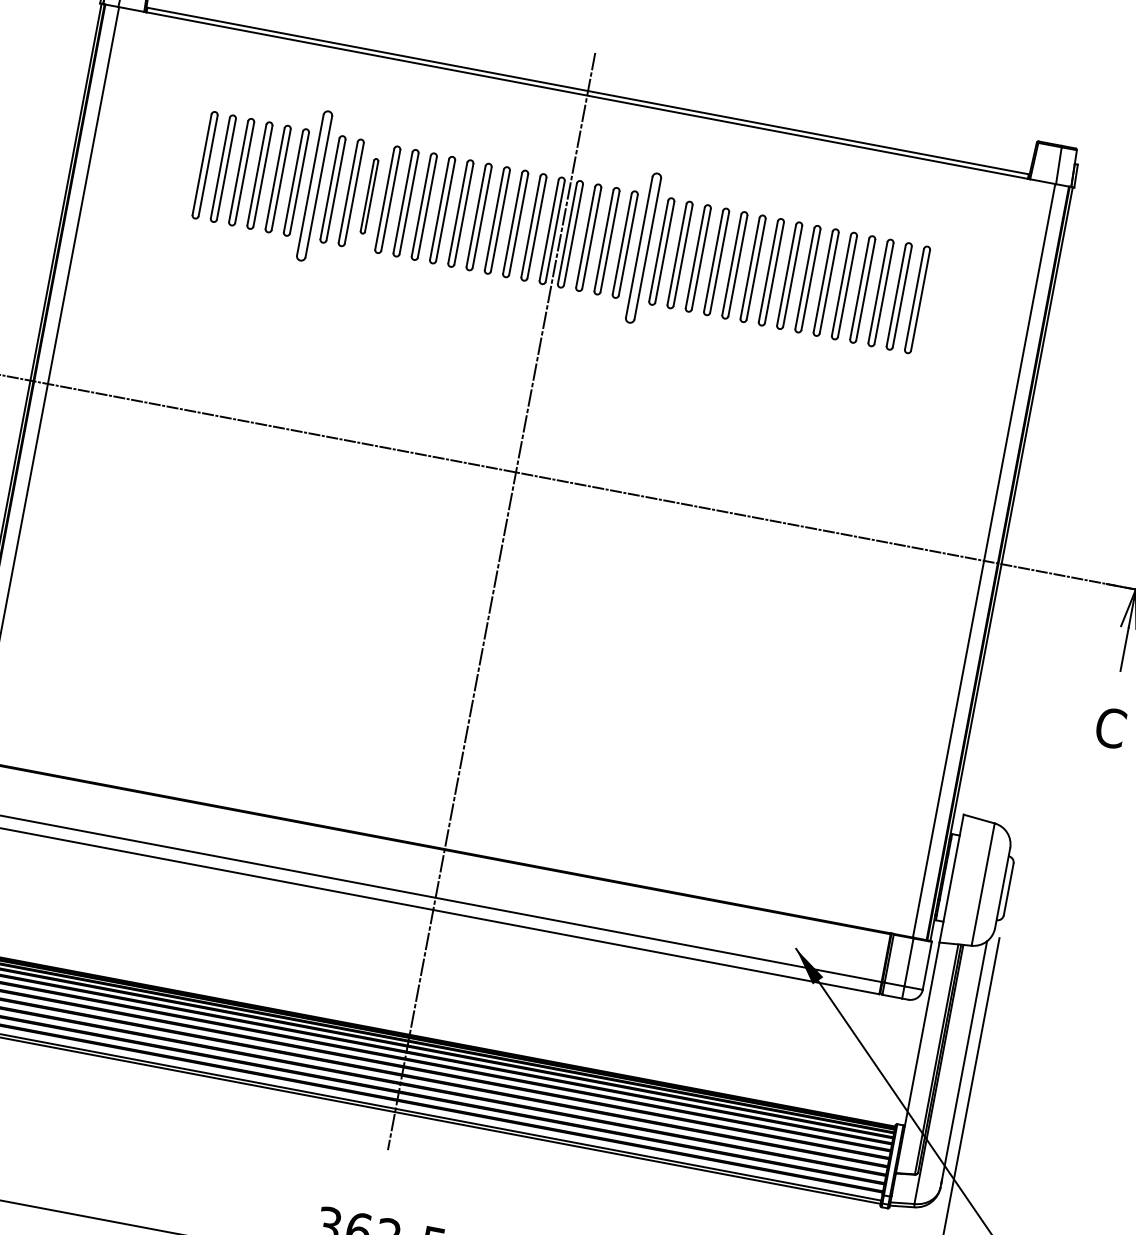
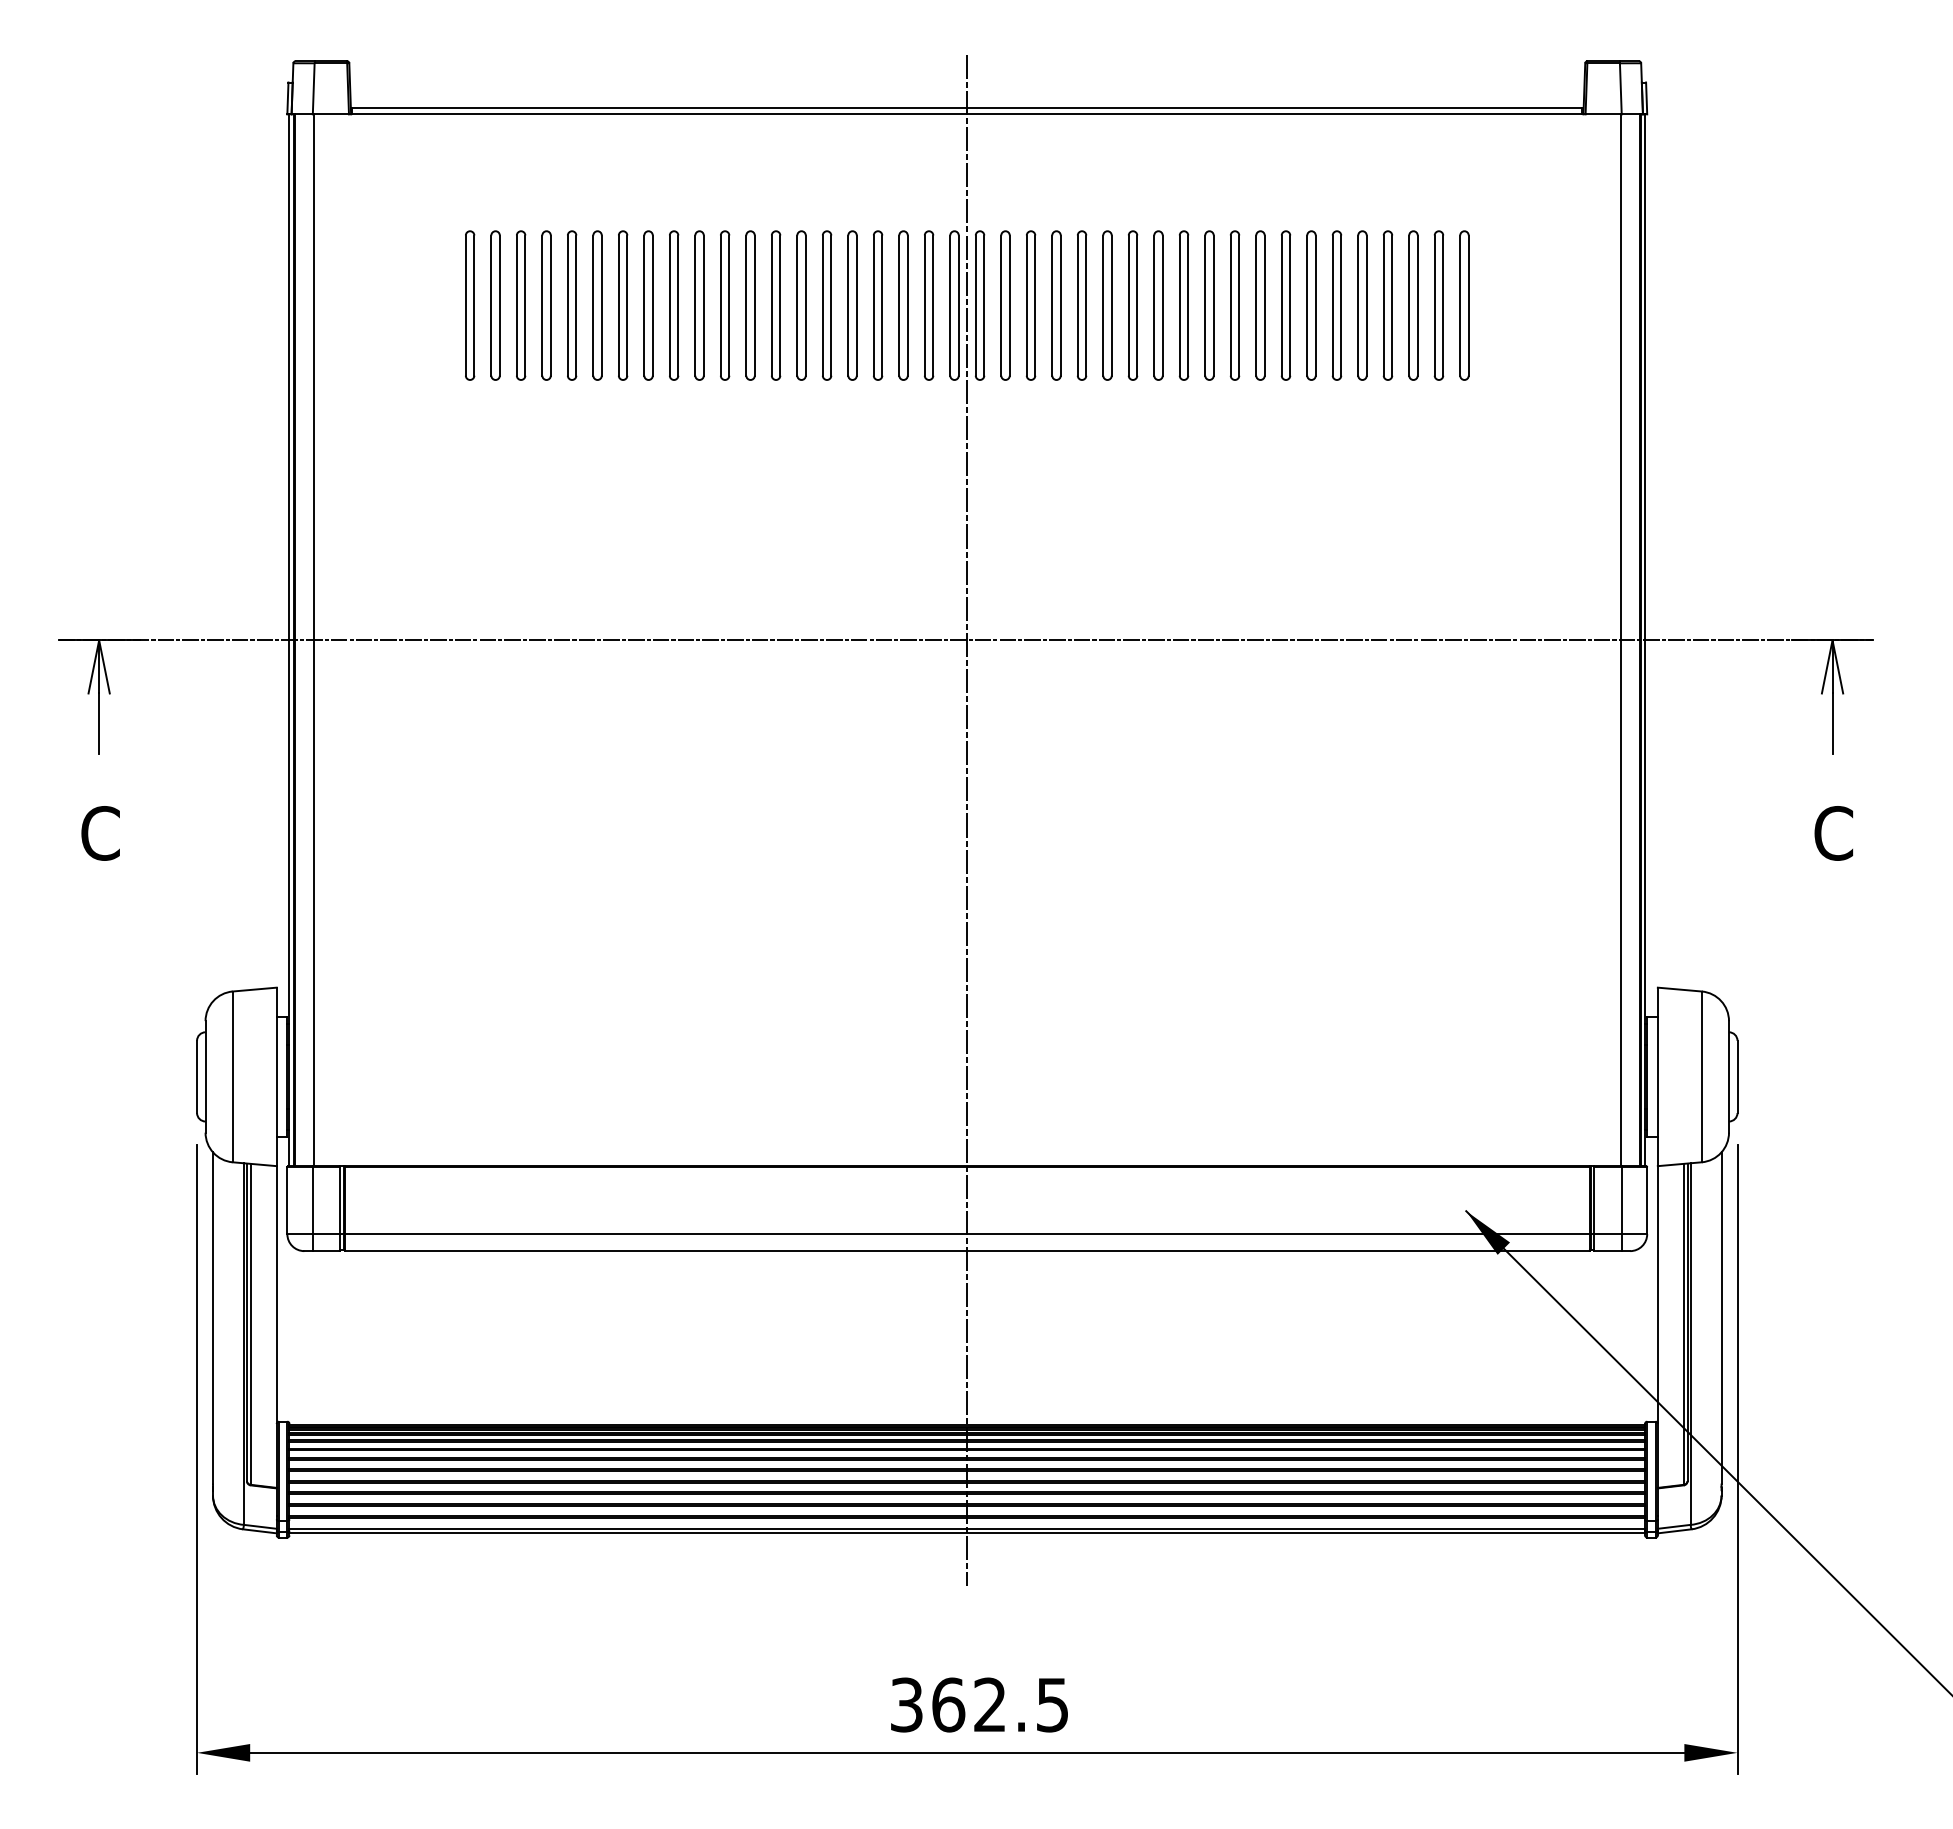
part: (315, 185) -> (623, 305), size x0.71
part: (369, 196) -> (699, 305), size x1.43
part: (643, 247) -> (1081, 305), size x0.71

